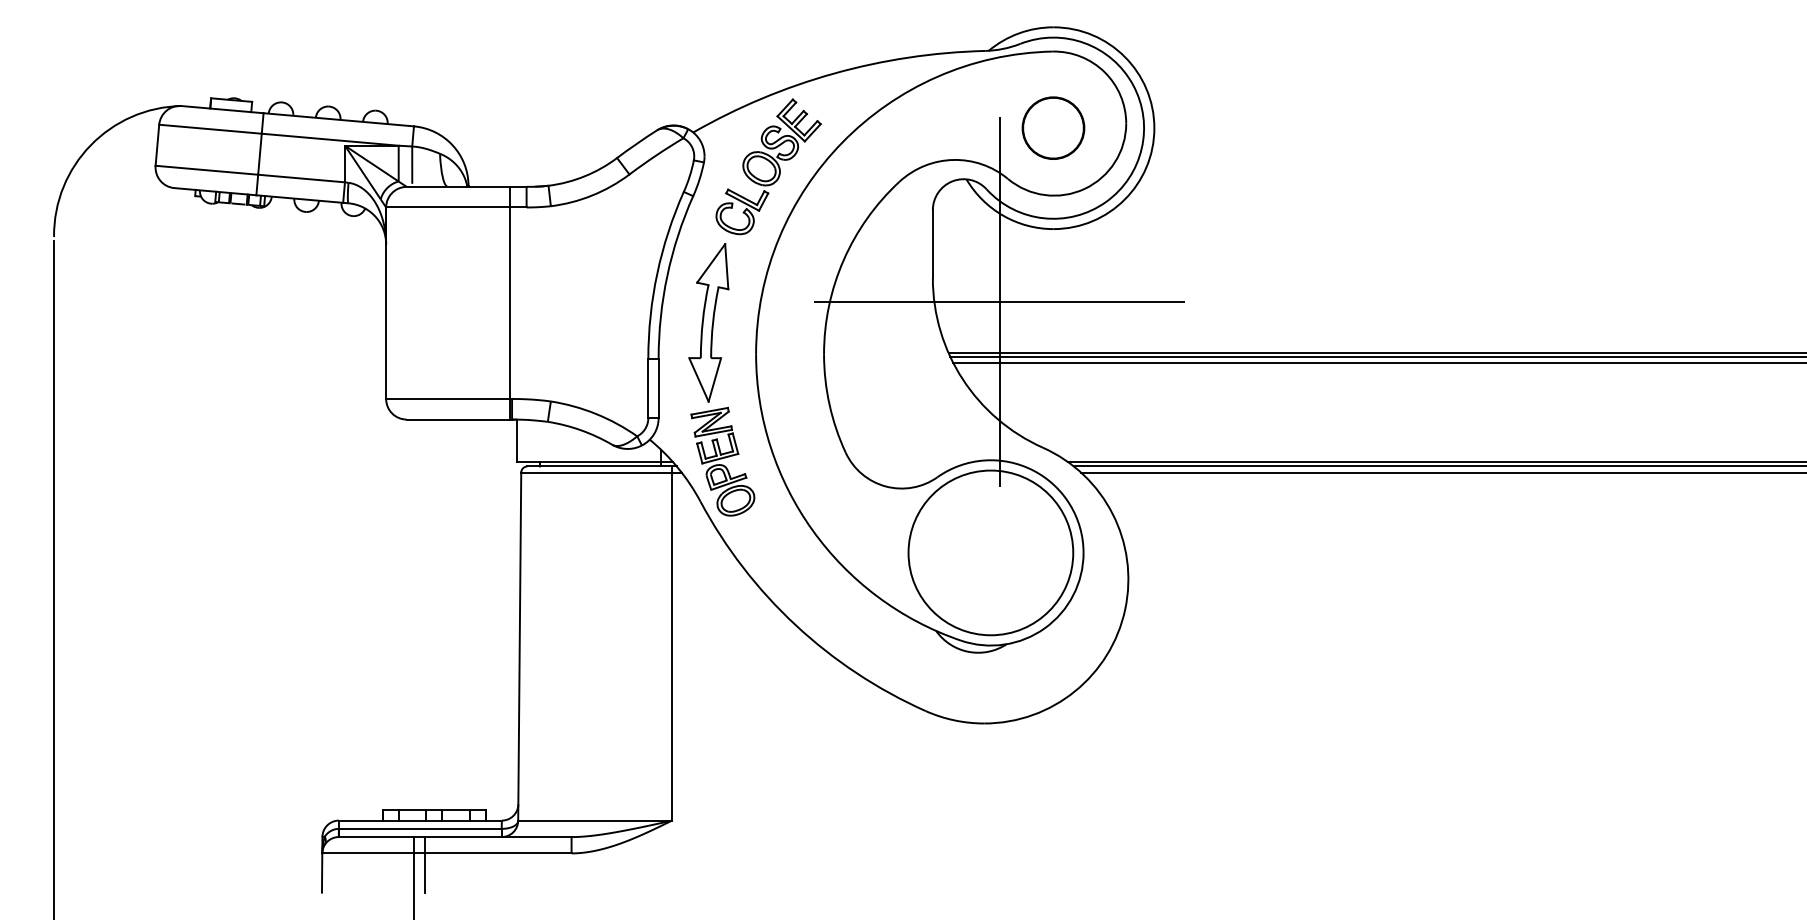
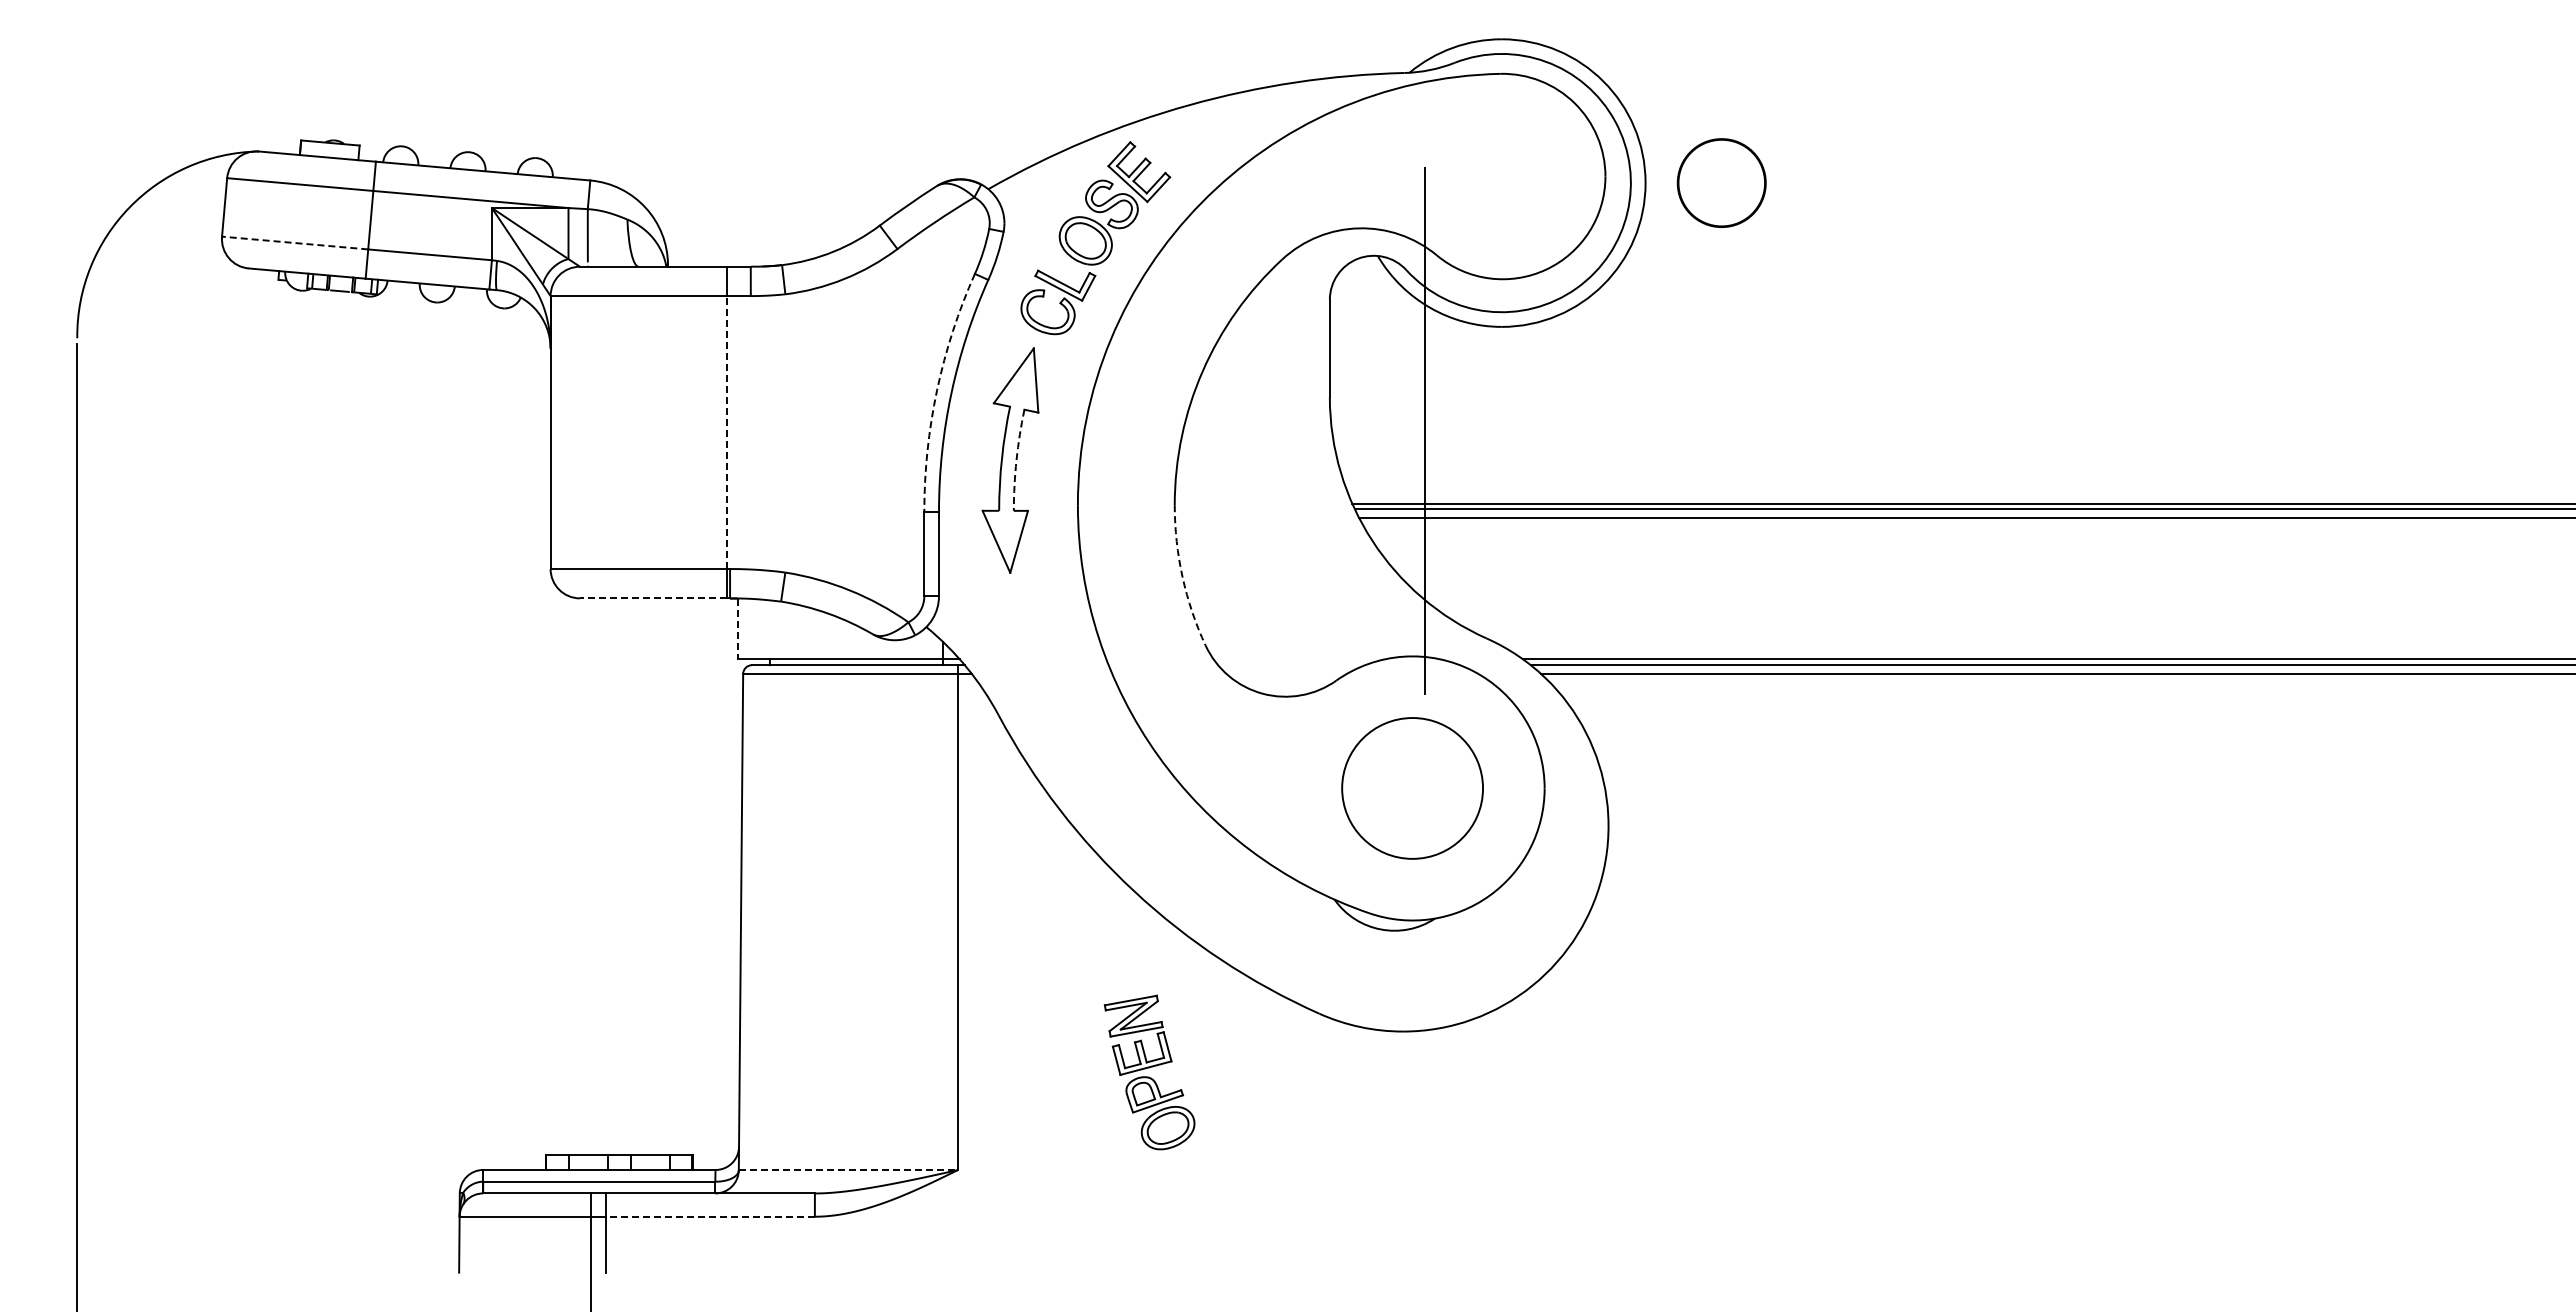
part: (1053, 127) -> (1721, 182), moved
line: (206, 170) -> (294, 243), solid -> dashed
arc: (657, 273) -> (937, 390), solid -> dashed
line: (999, 301) -> (1424, 430), removed
line: (509, 303) -> (726, 432), solid -> dashed
arc: (713, 322) -> (1016, 460), solid -> dashed
arc: (829, 404) -> (1182, 577), solid -> dashed
line: (457, 419) -> (652, 598), solid -> dashed
line: (517, 441) -> (737, 629), solid -> dashed
part: (722, 461) -> (1149, 1072), moved
circle: (990, 552) -> (1412, 788), size x0.6
line: (595, 820) -> (848, 1170), solid -> dashed
line: (498, 853) -> (710, 1216), solid -> dashed

